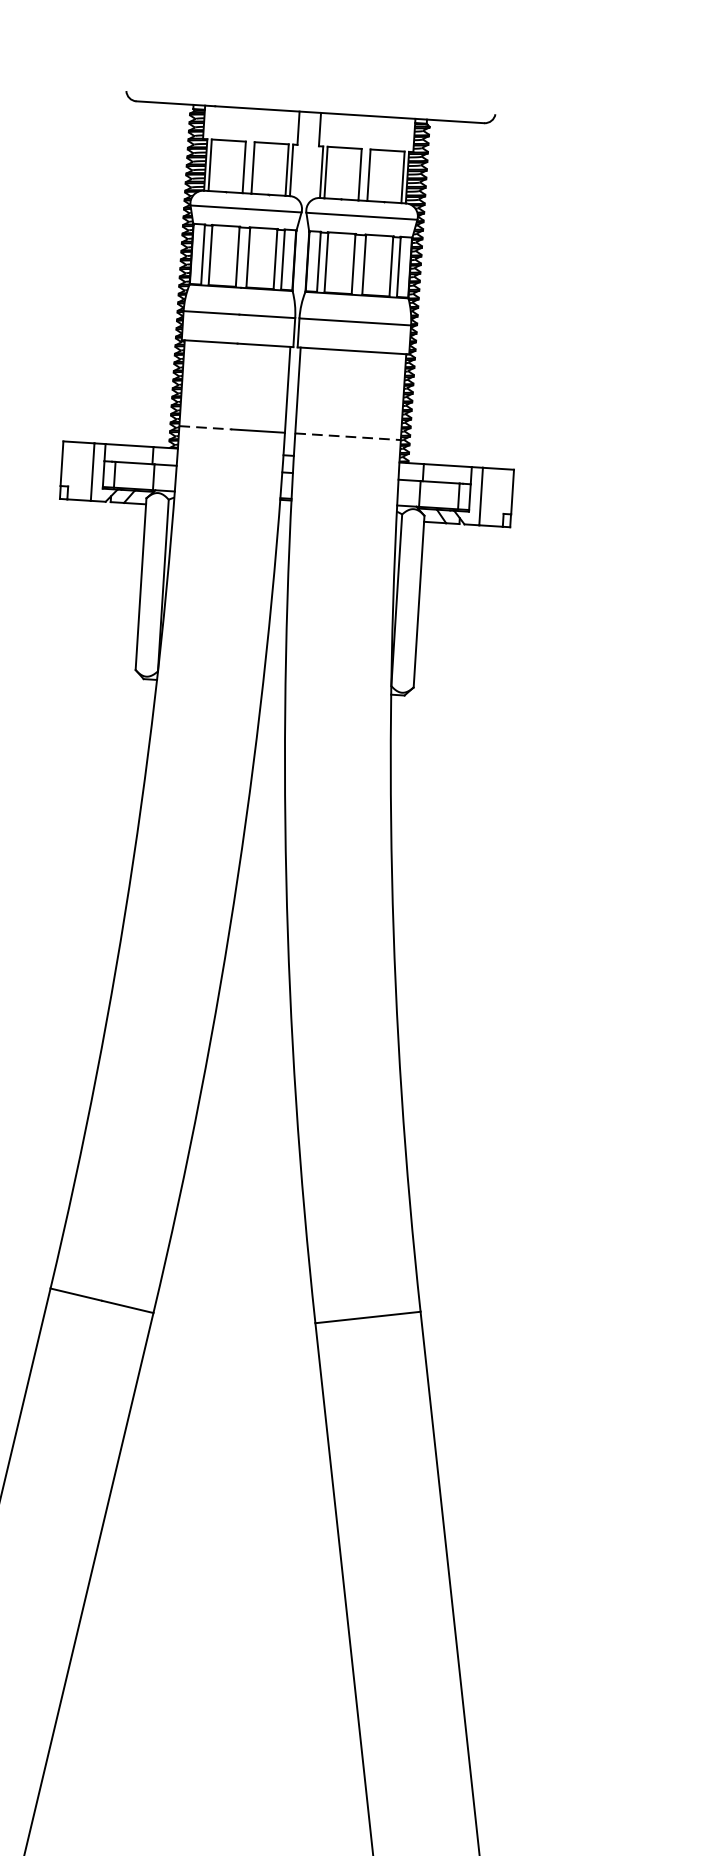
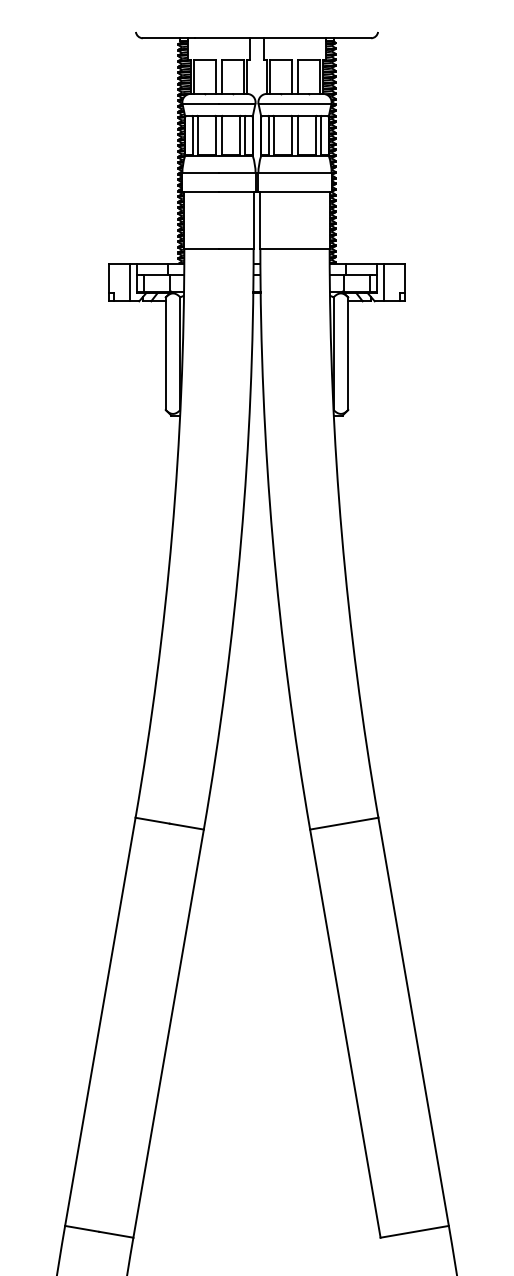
line: (207, 427) -> (202, 248), dashed -> solid
line: (348, 436) -> (295, 248), dashed -> solid

